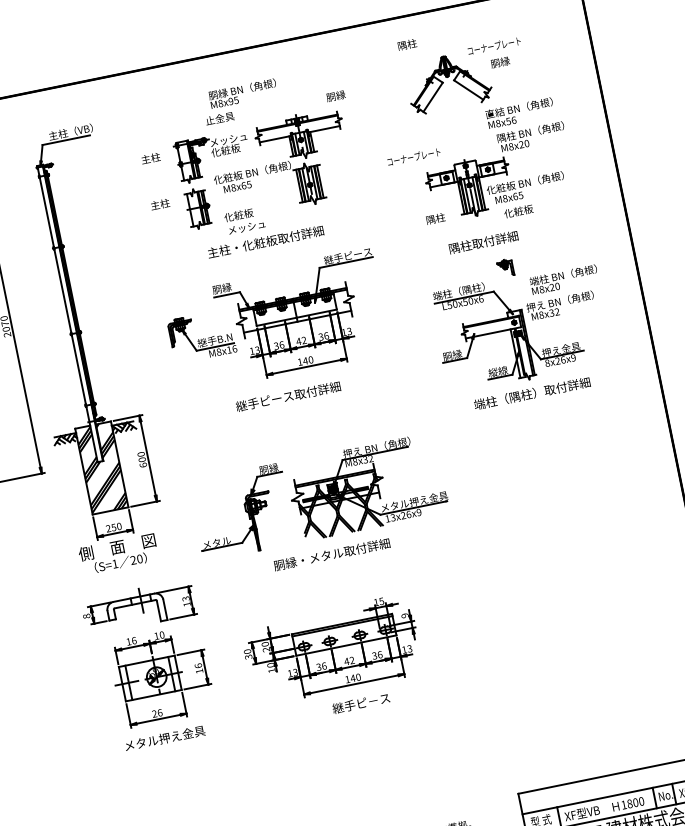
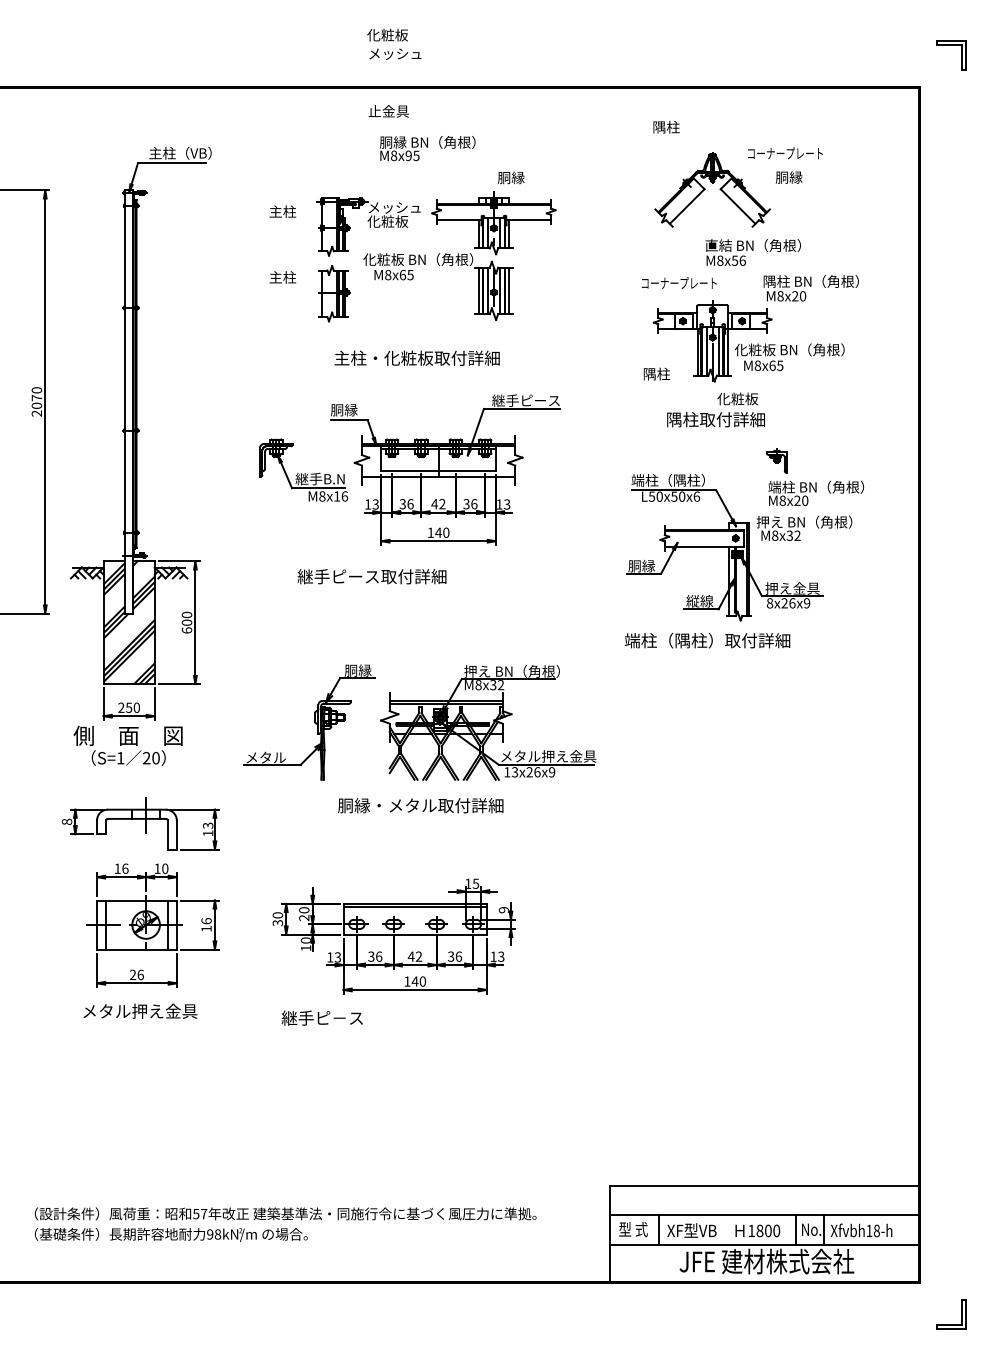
text: (336, 95) -> (511, 177), moved
text: (519, 113) -> (752, 252), moved
text: (219, 118) -> (388, 111), moved
text: (413, 156) -> (678, 282), moved
text: (518, 211) -> (737, 398), moved
text: (244, 220) -> (394, 43), moved
part: (505, 267) -> (776, 460), moved
text: (532, 393) -> (707, 640), moved
text: (287, 396) -> (371, 576), moved
text: (360, 703) -> (321, 1017), moved

